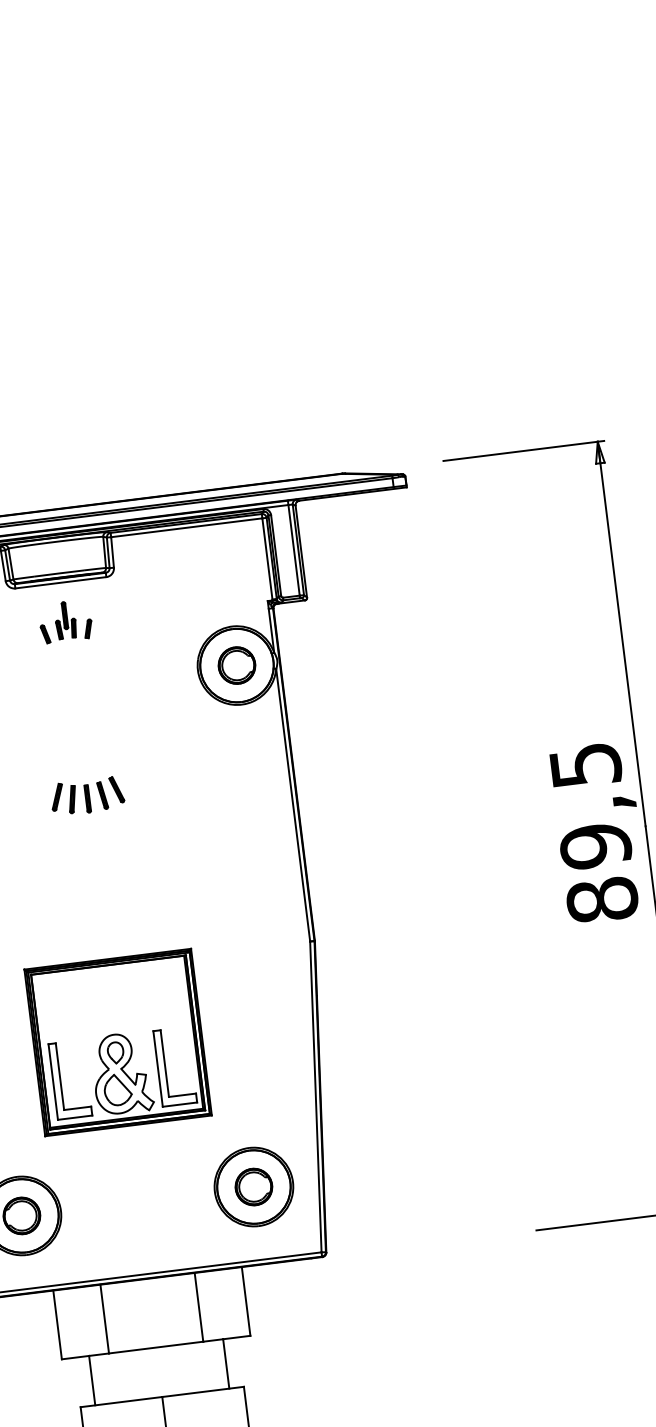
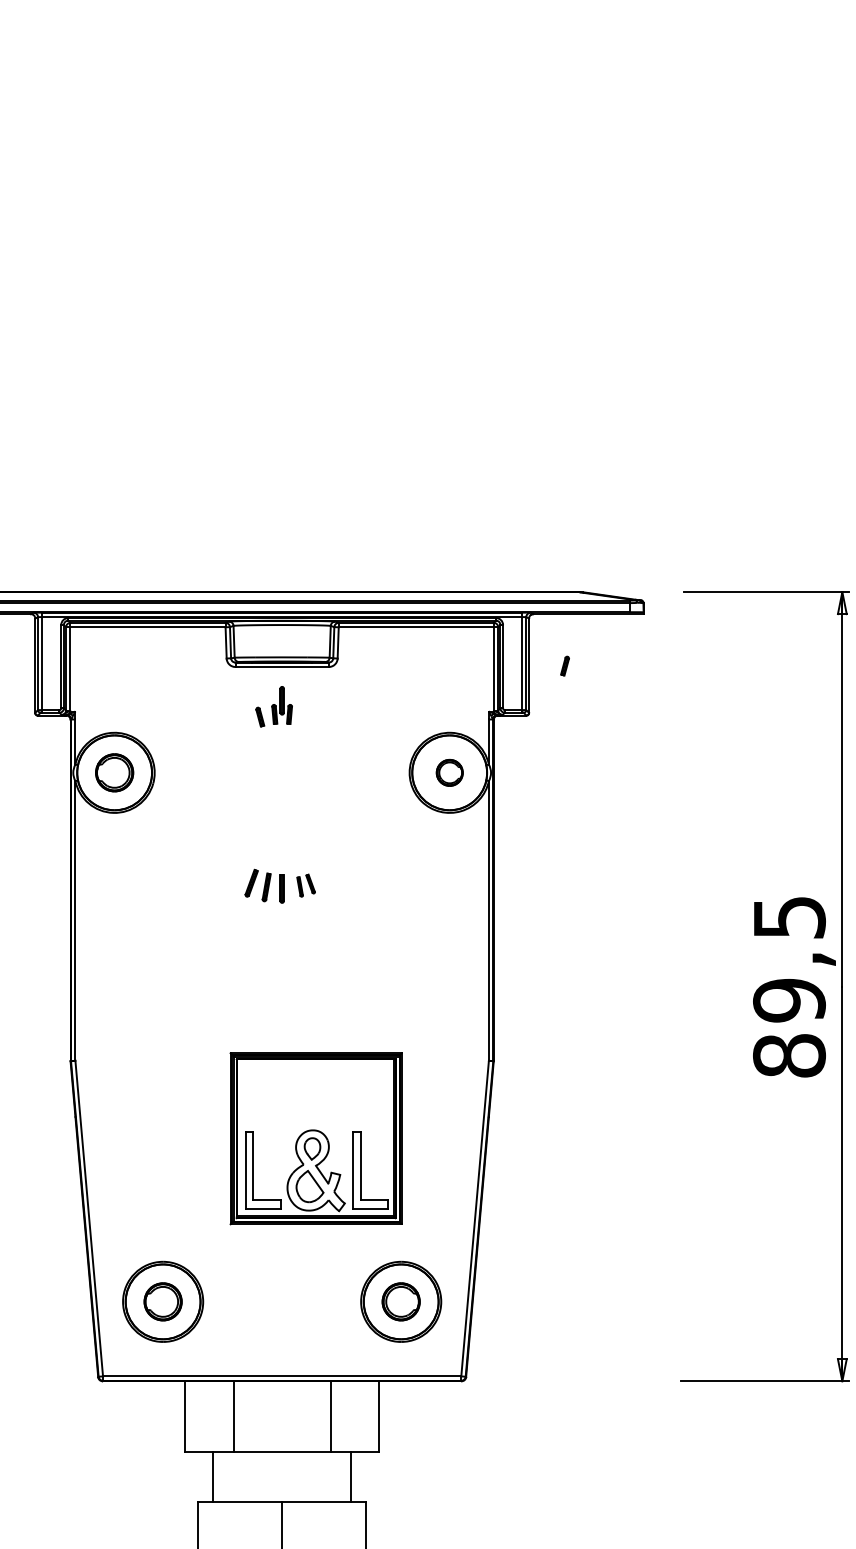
part: (87, 628) -> (564, 665), moved
part: (236, 665) -> (449, 772), size x0.7
part: (110, 792) -> (305, 885), size x0.7
part: (117, 1042) -> (315, 1138), moved

